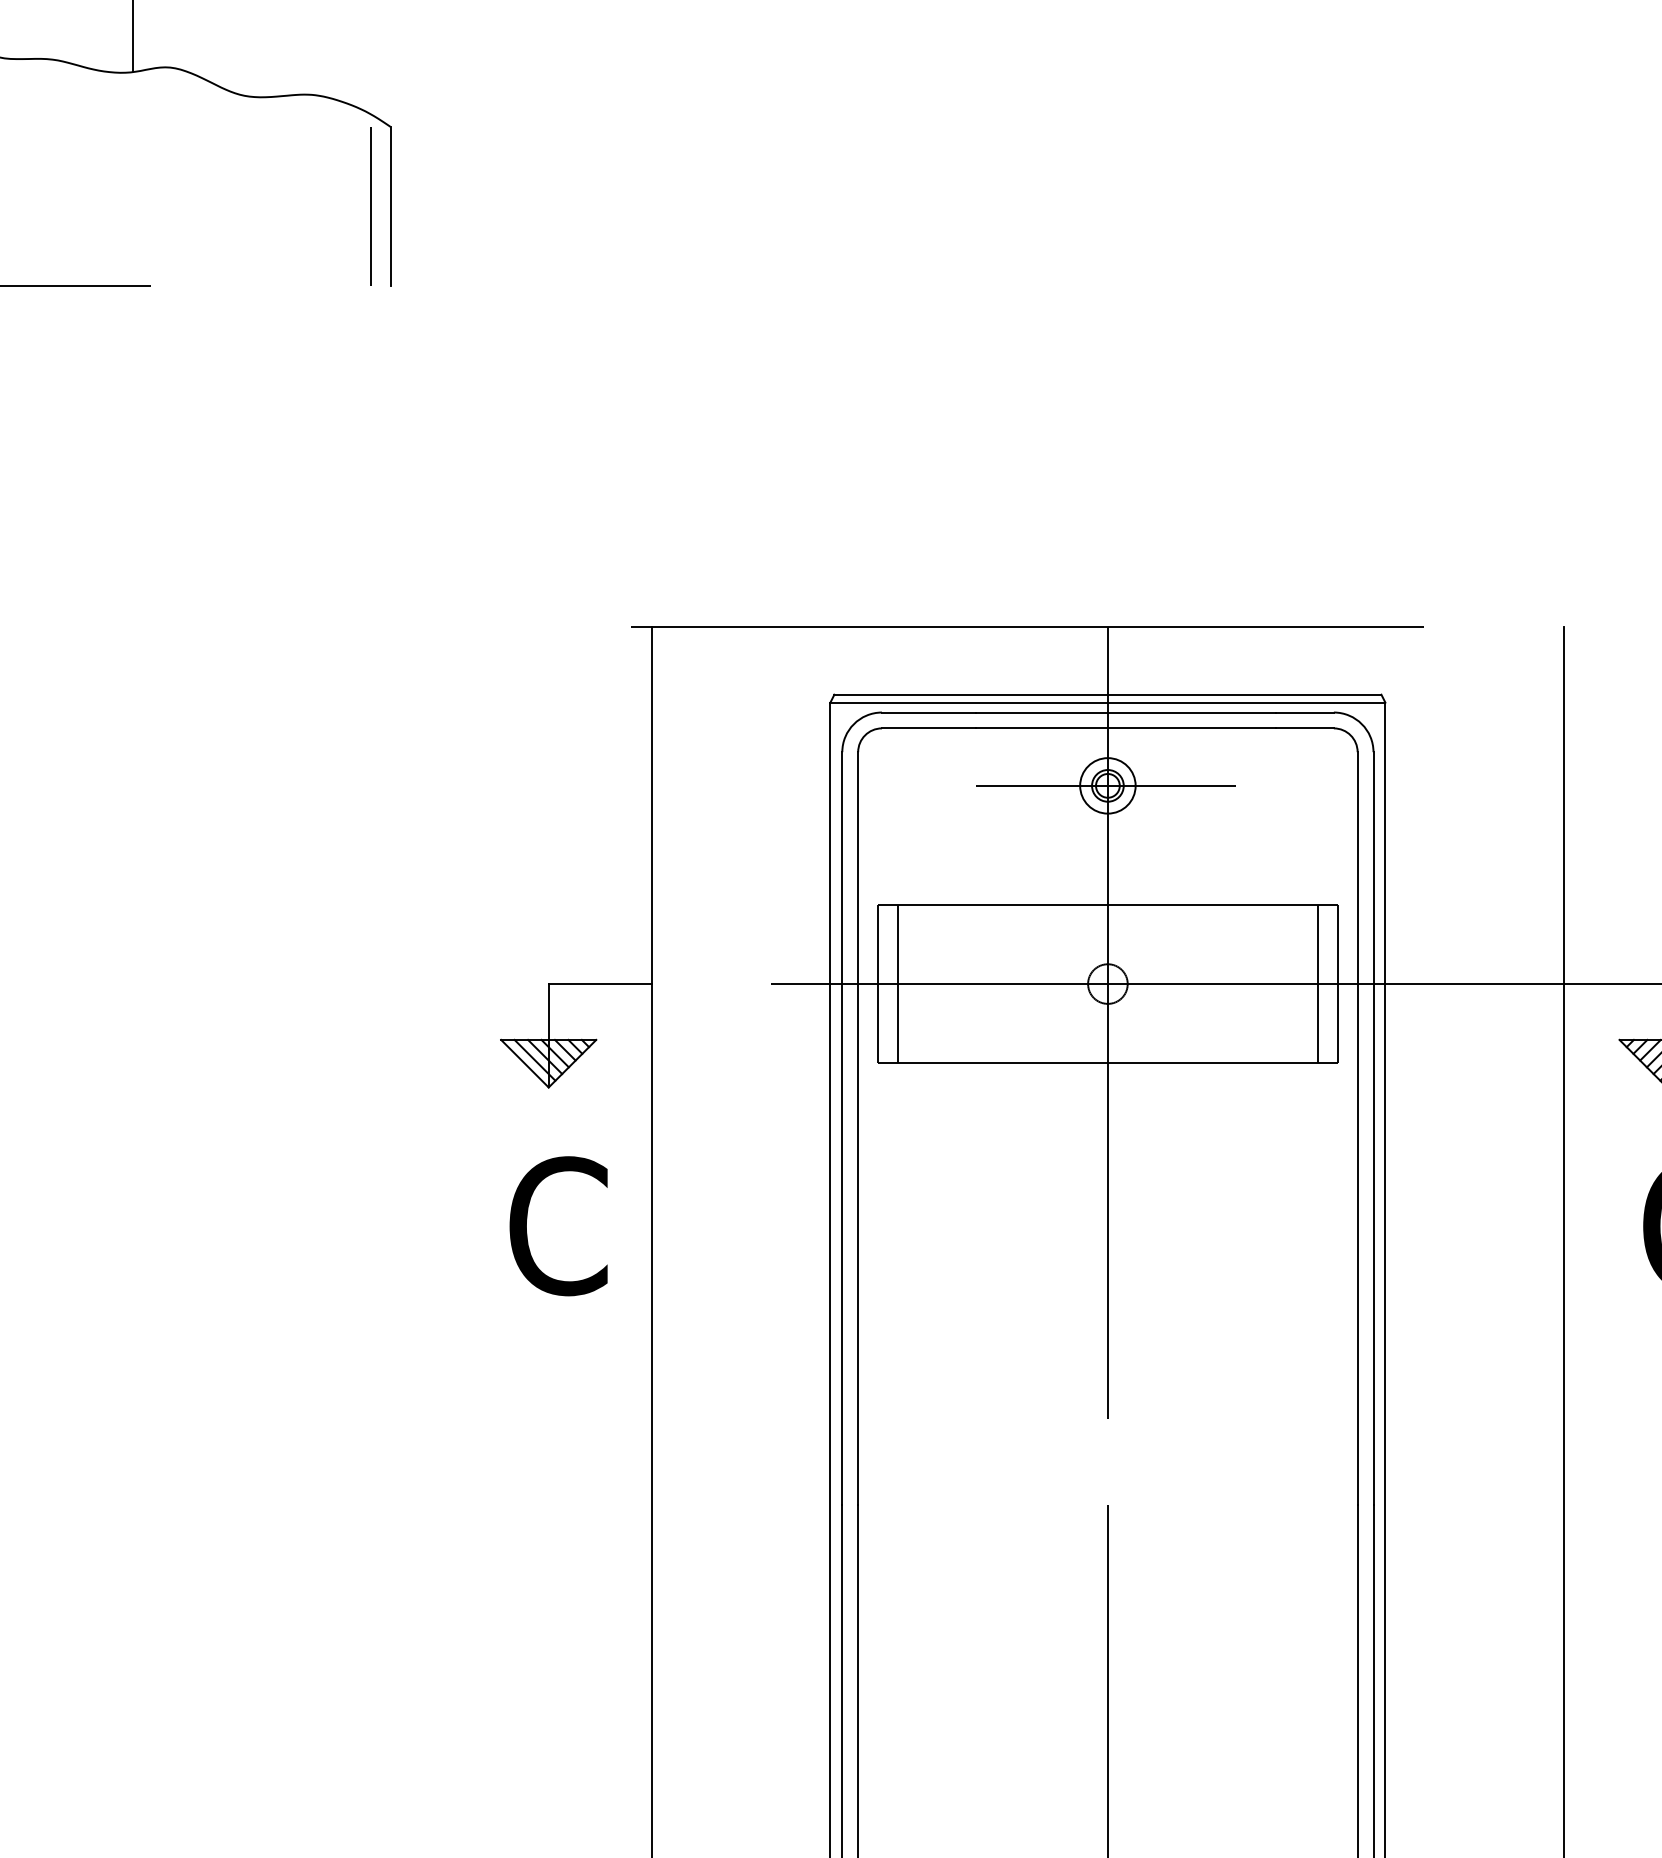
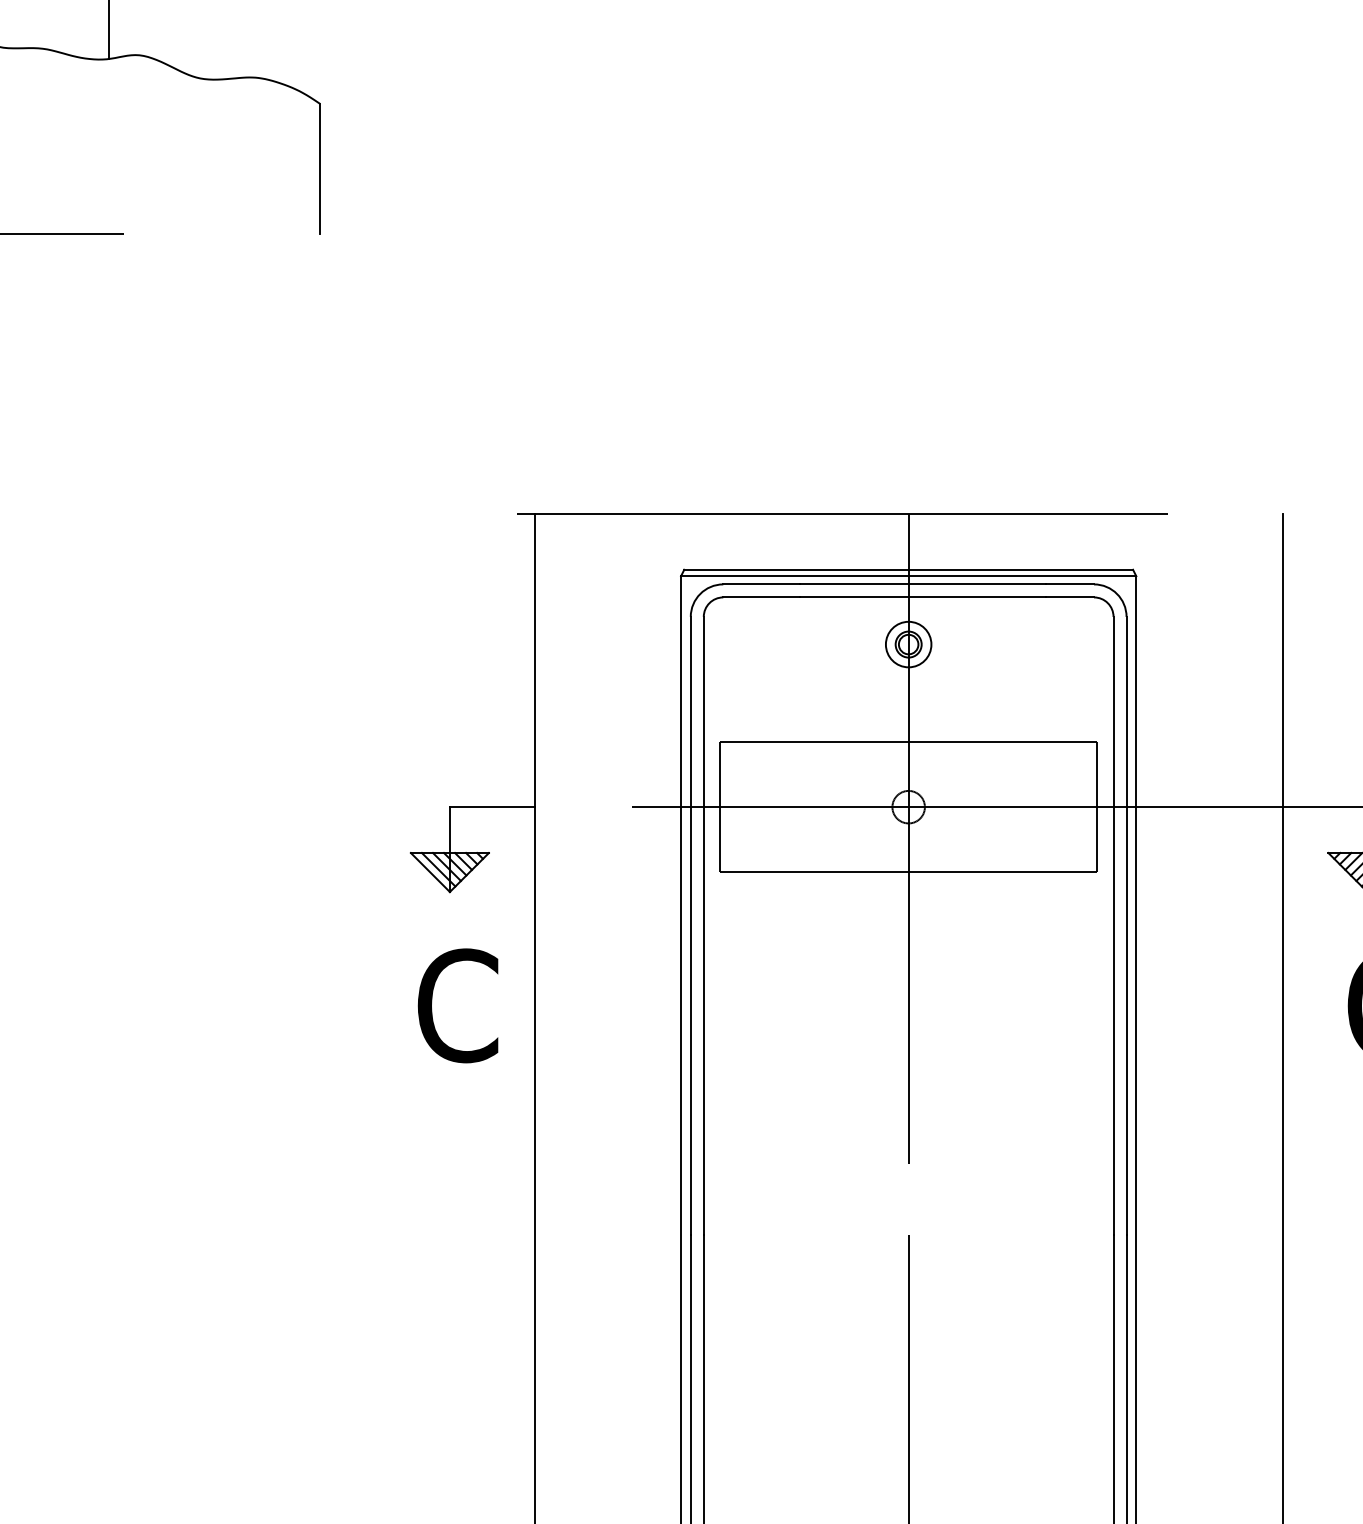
line: (370, 206) -> (303, 169), removed
line: (1105, 785) -> (906, 644), removed
line: (897, 983) -> (736, 806), removed
line: (1318, 983) -> (1081, 806), removed

